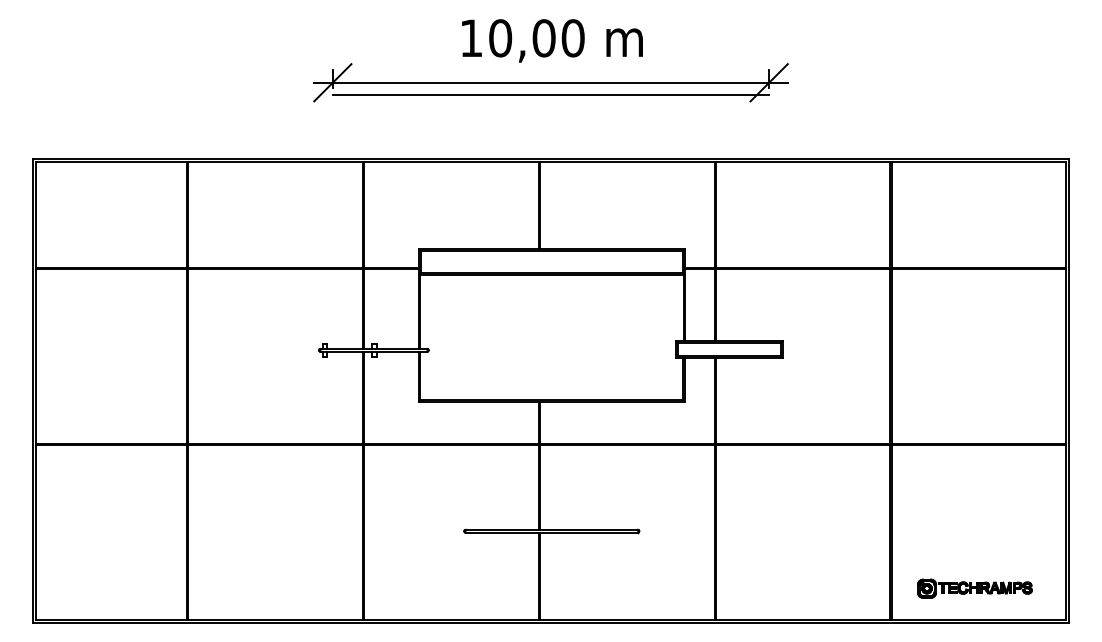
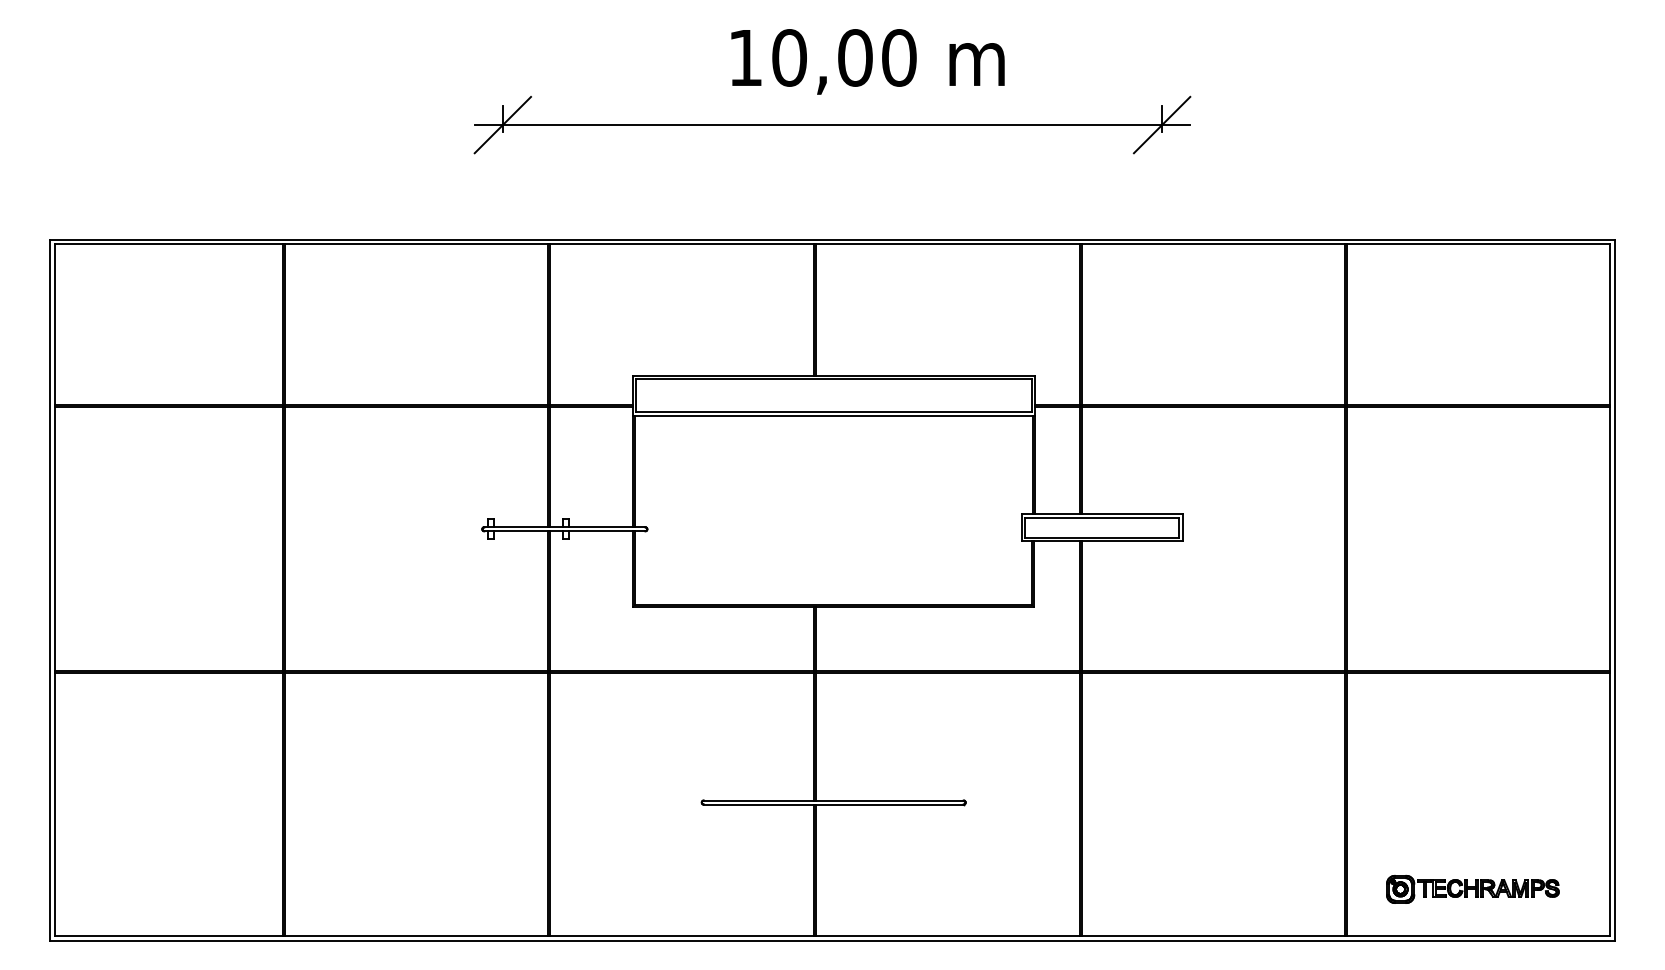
text: (552, 40) -> (868, 61), moved
line: (550, 95) -> (831, 144), removed

